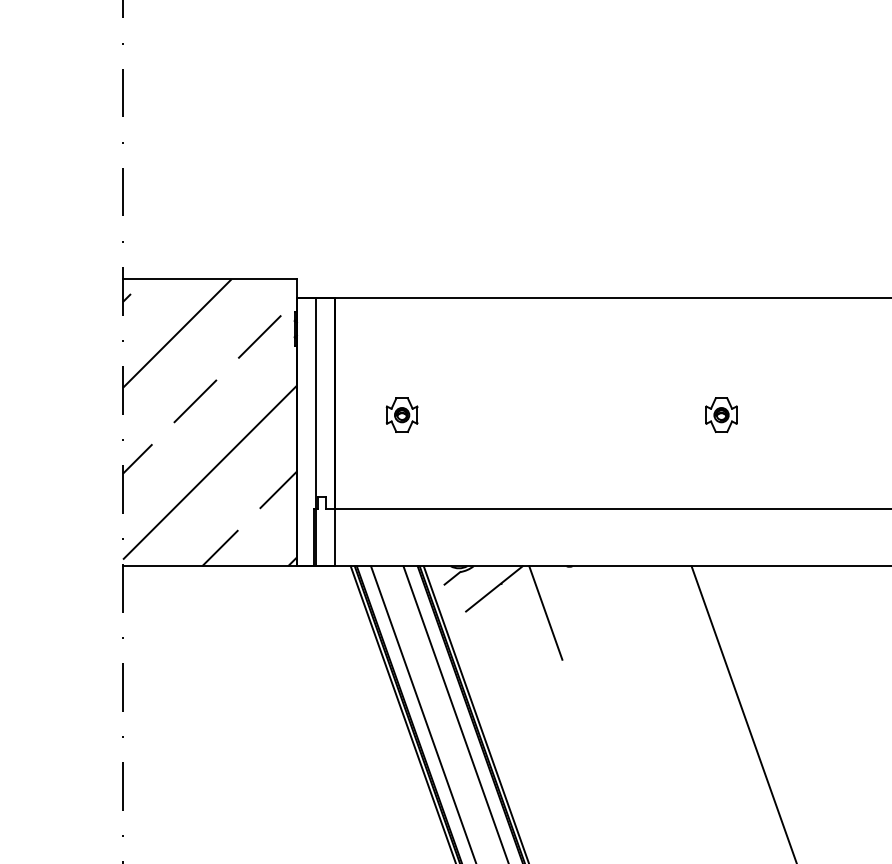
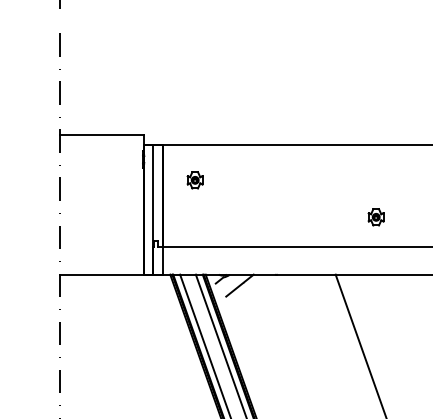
part: (400, 415) -> (194, 180), moved
part: (720, 415) -> (375, 217), moved
hatch: (208, 421) -> (101, 204), removed
line: (544, 613) -> (264, 297), removed

